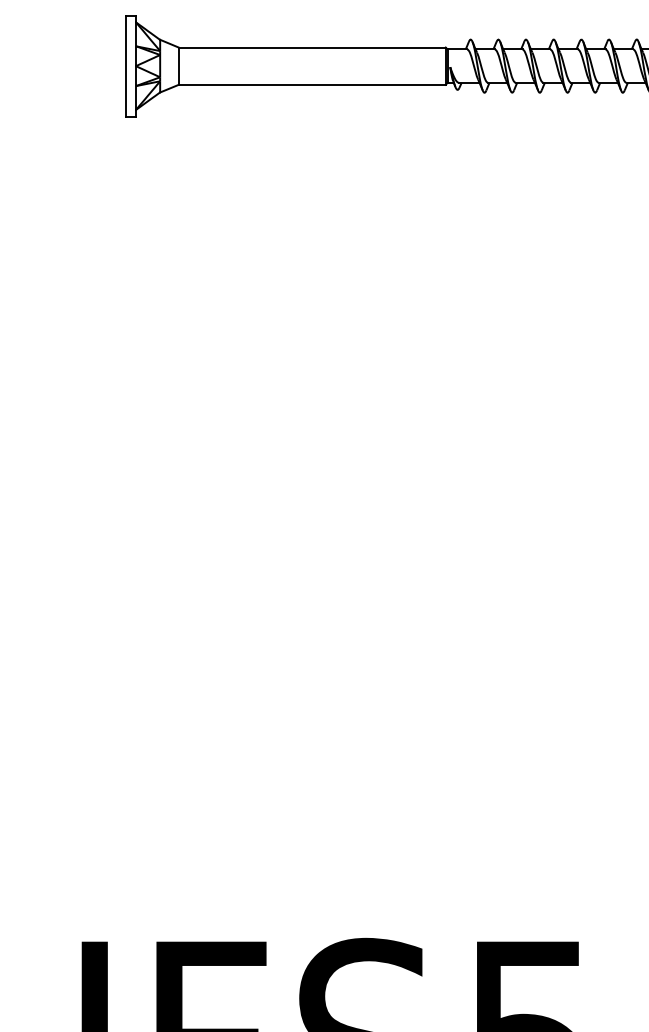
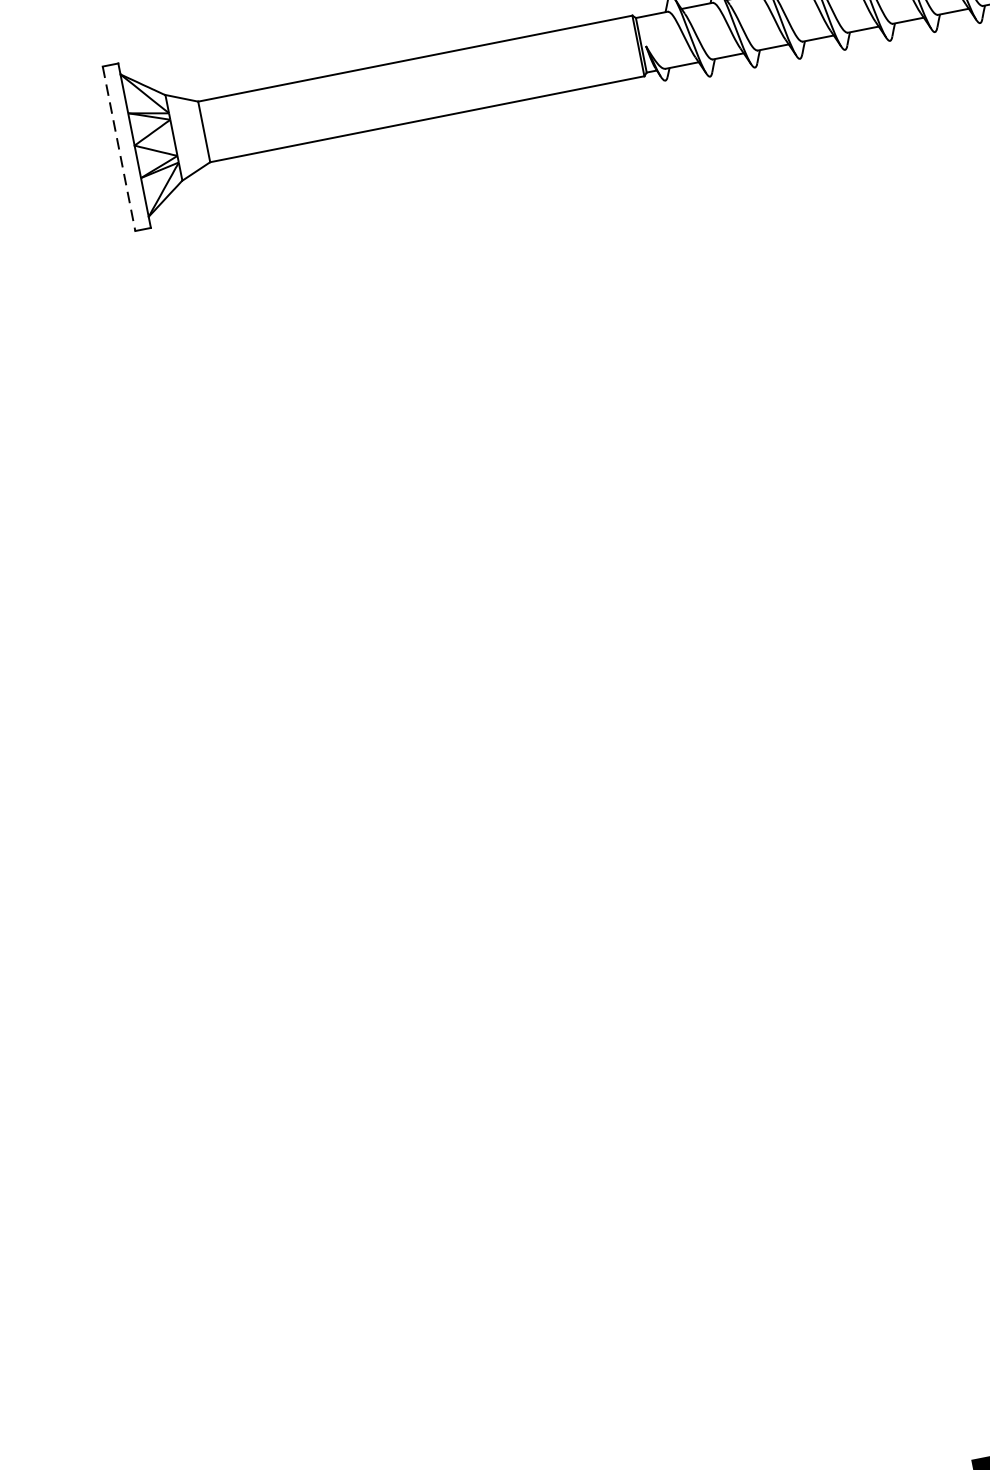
line: (126, 66) -> (119, 149), solid -> dashed

